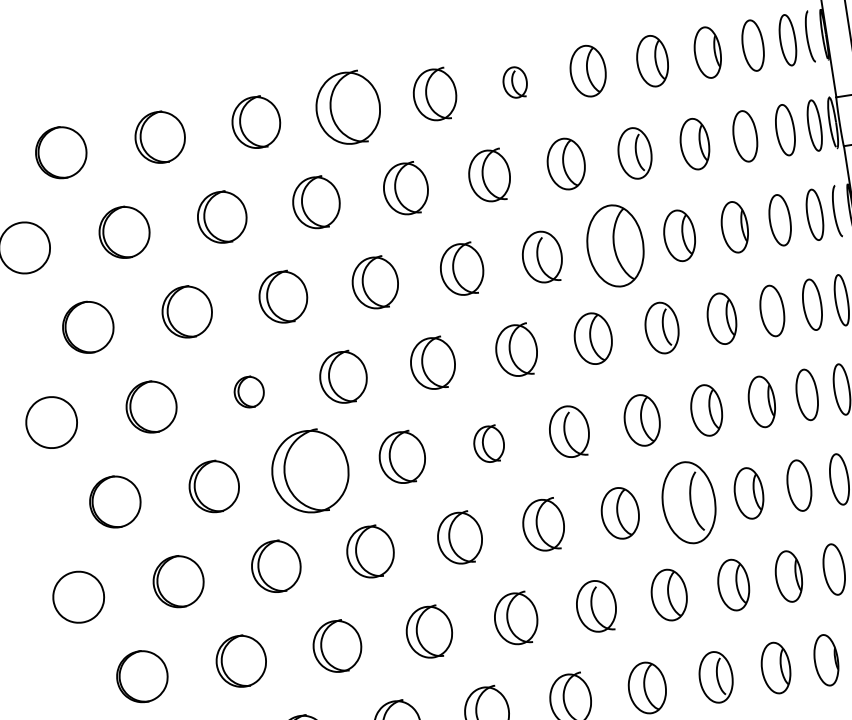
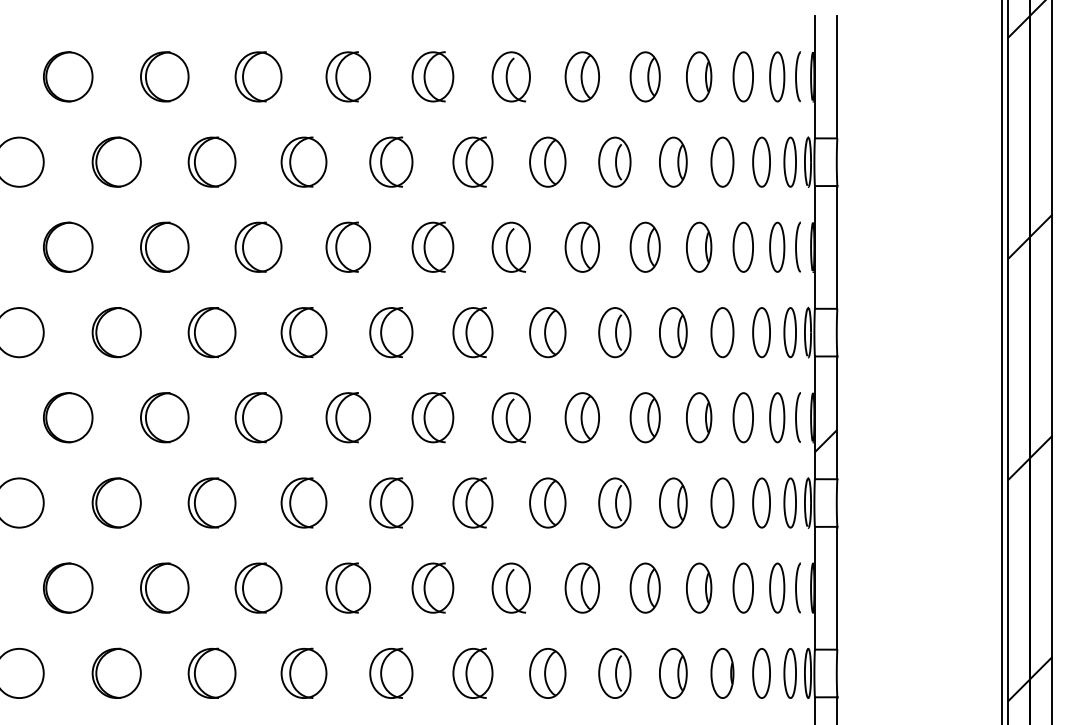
part: (514, 82) -> (510, 76), size x1.67
part: (348, 107) -> (348, 76), size x0.71
part: (614, 245) -> (581, 246), size x0.62
part: (248, 391) -> (211, 332), size x1.67
part: (488, 444) -> (432, 417), size x1.43
part: (310, 471) -> (258, 417), size x0.62
part: (688, 502) -> (614, 502), size x0.62

